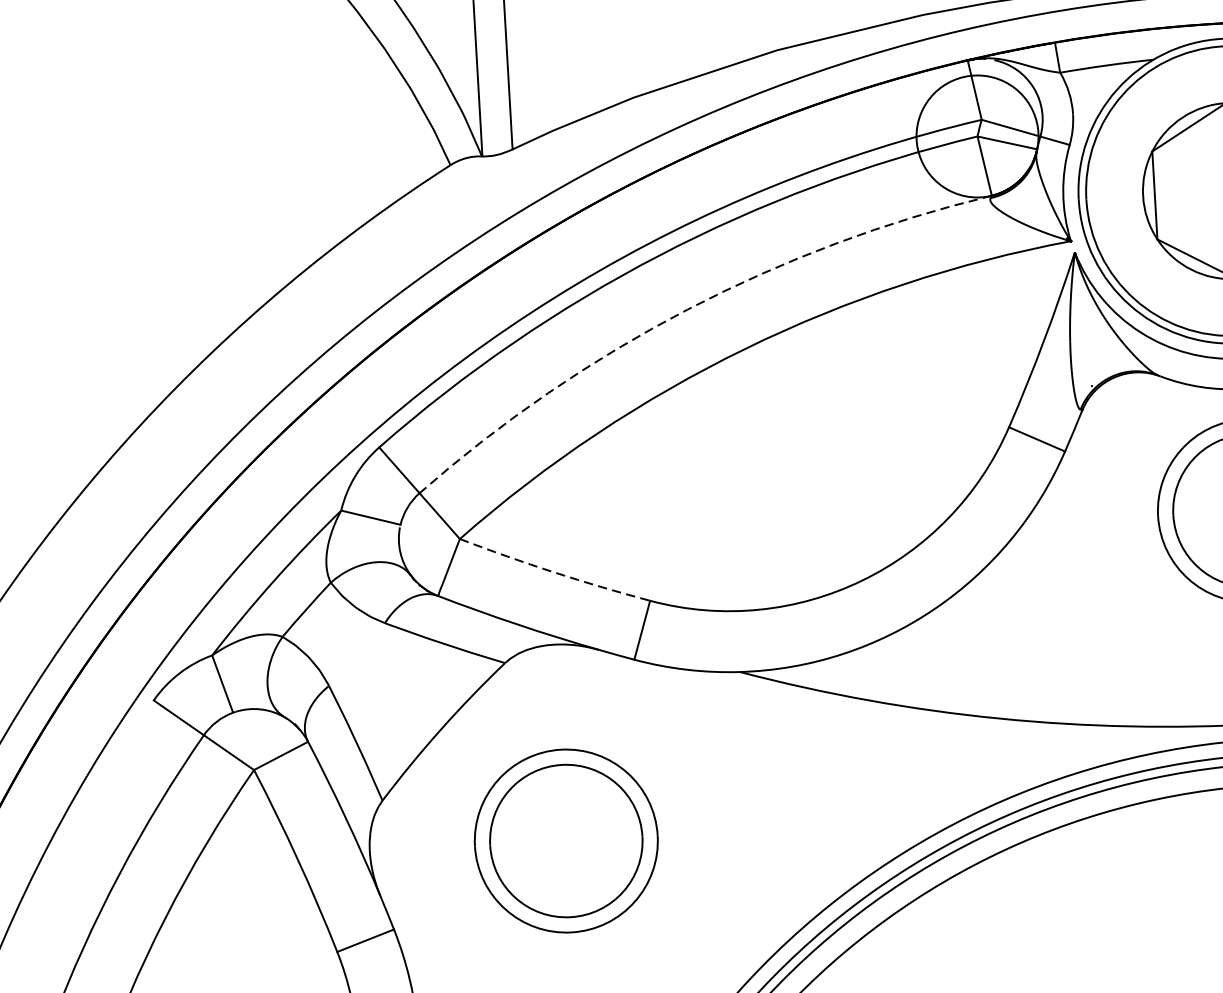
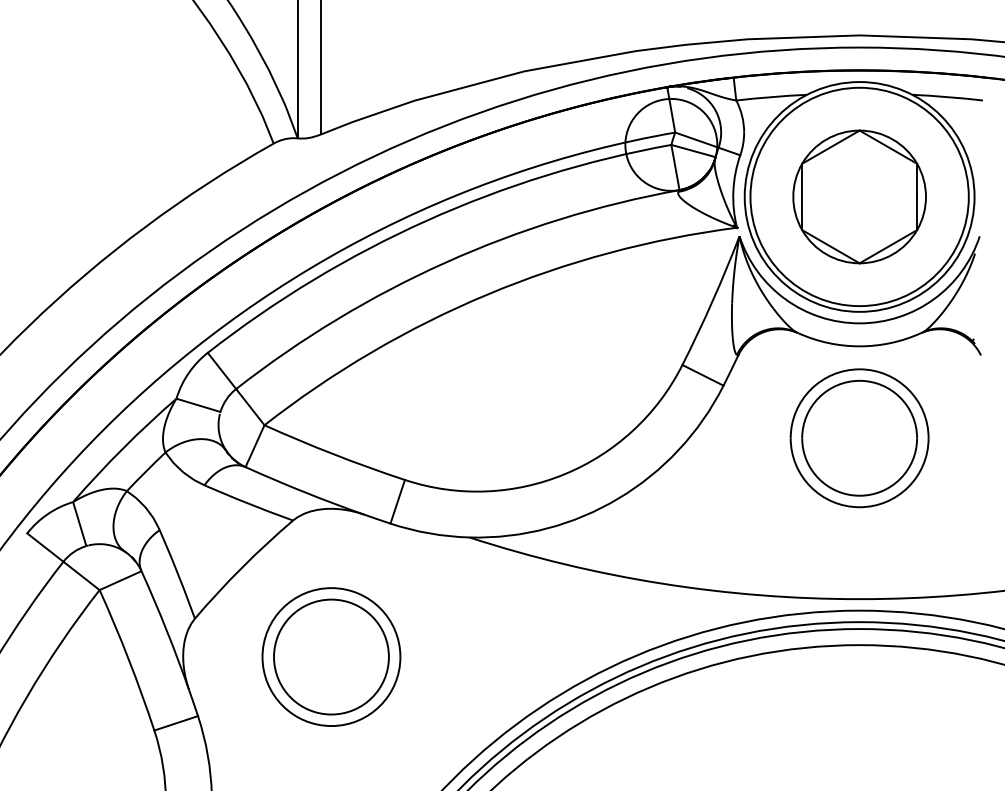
arc: (687, 309) -> (445, 262), dashed -> solid
arc: (554, 572) -> (334, 454), dashed -> solid

